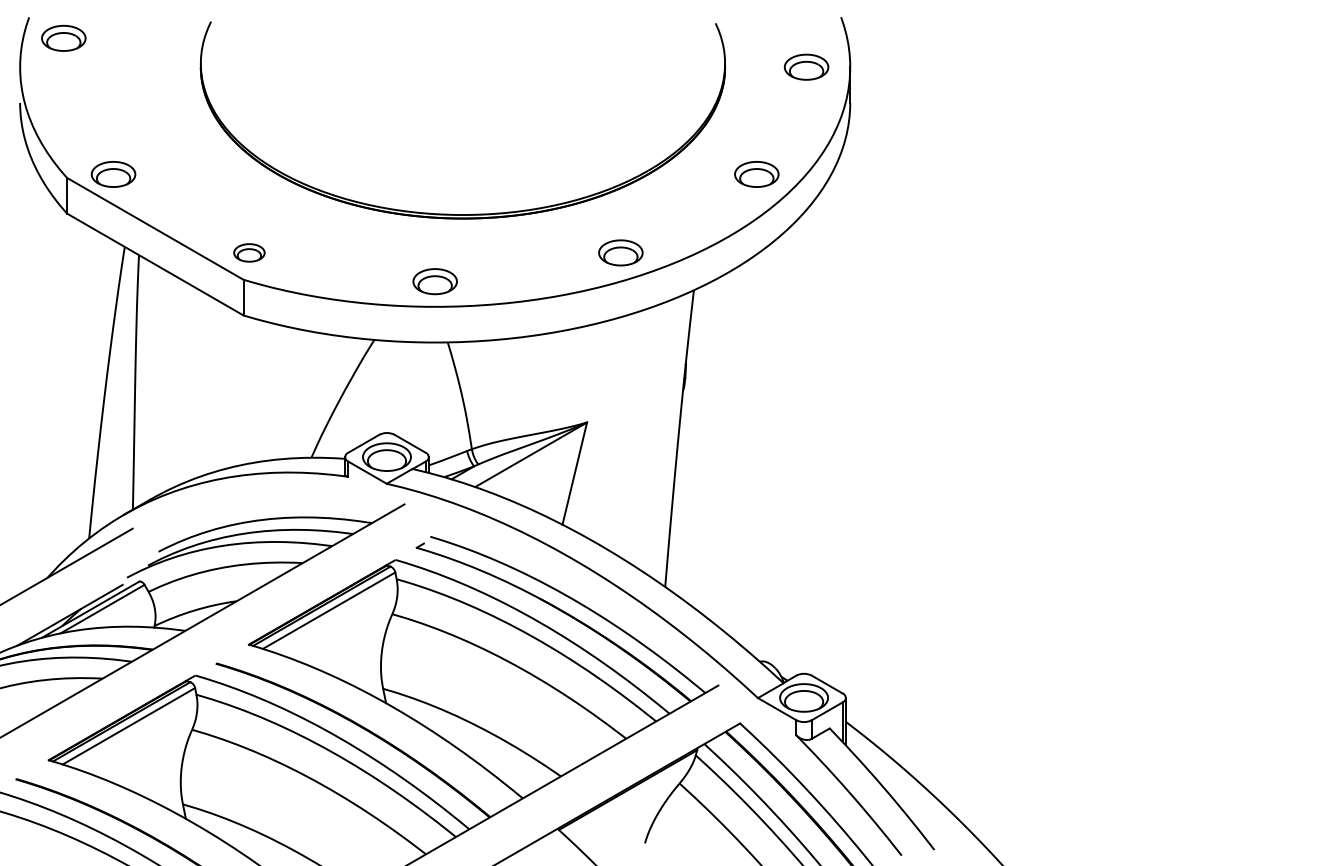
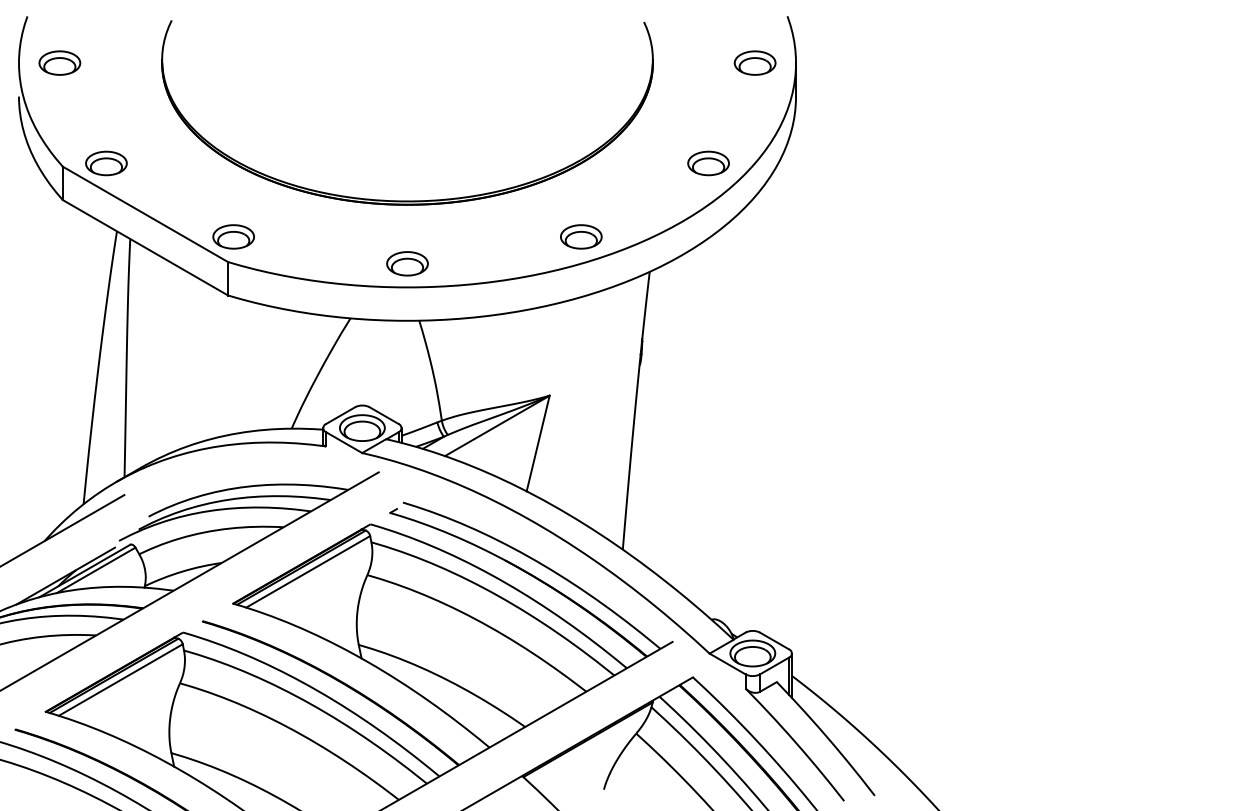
part: (63, 37) -> (59, 62), moved
part: (462, 213) -> (407, 200), moved
part: (249, 252) -> (233, 236), size x1.43

